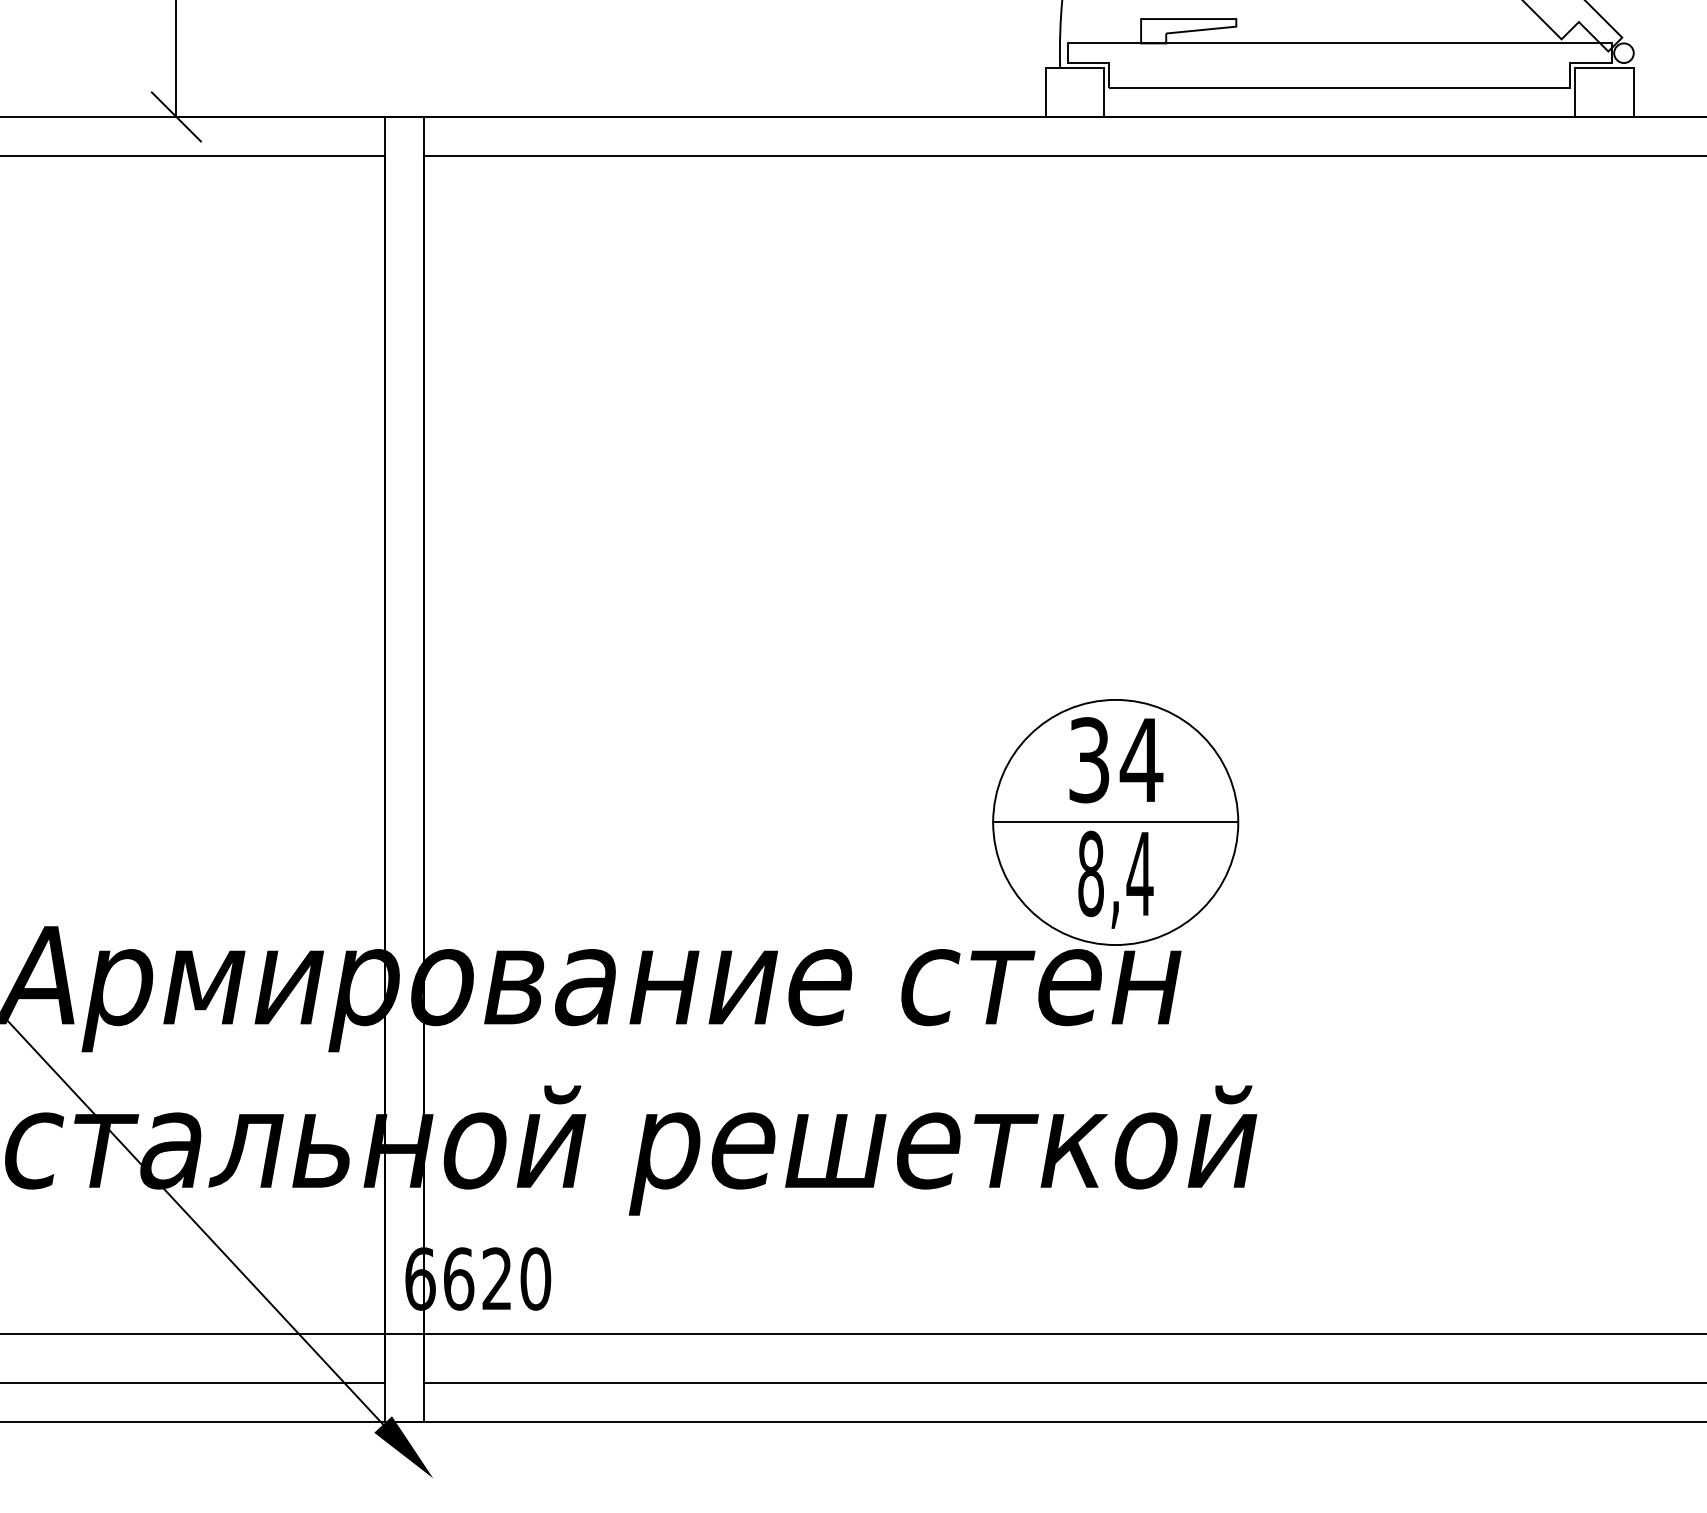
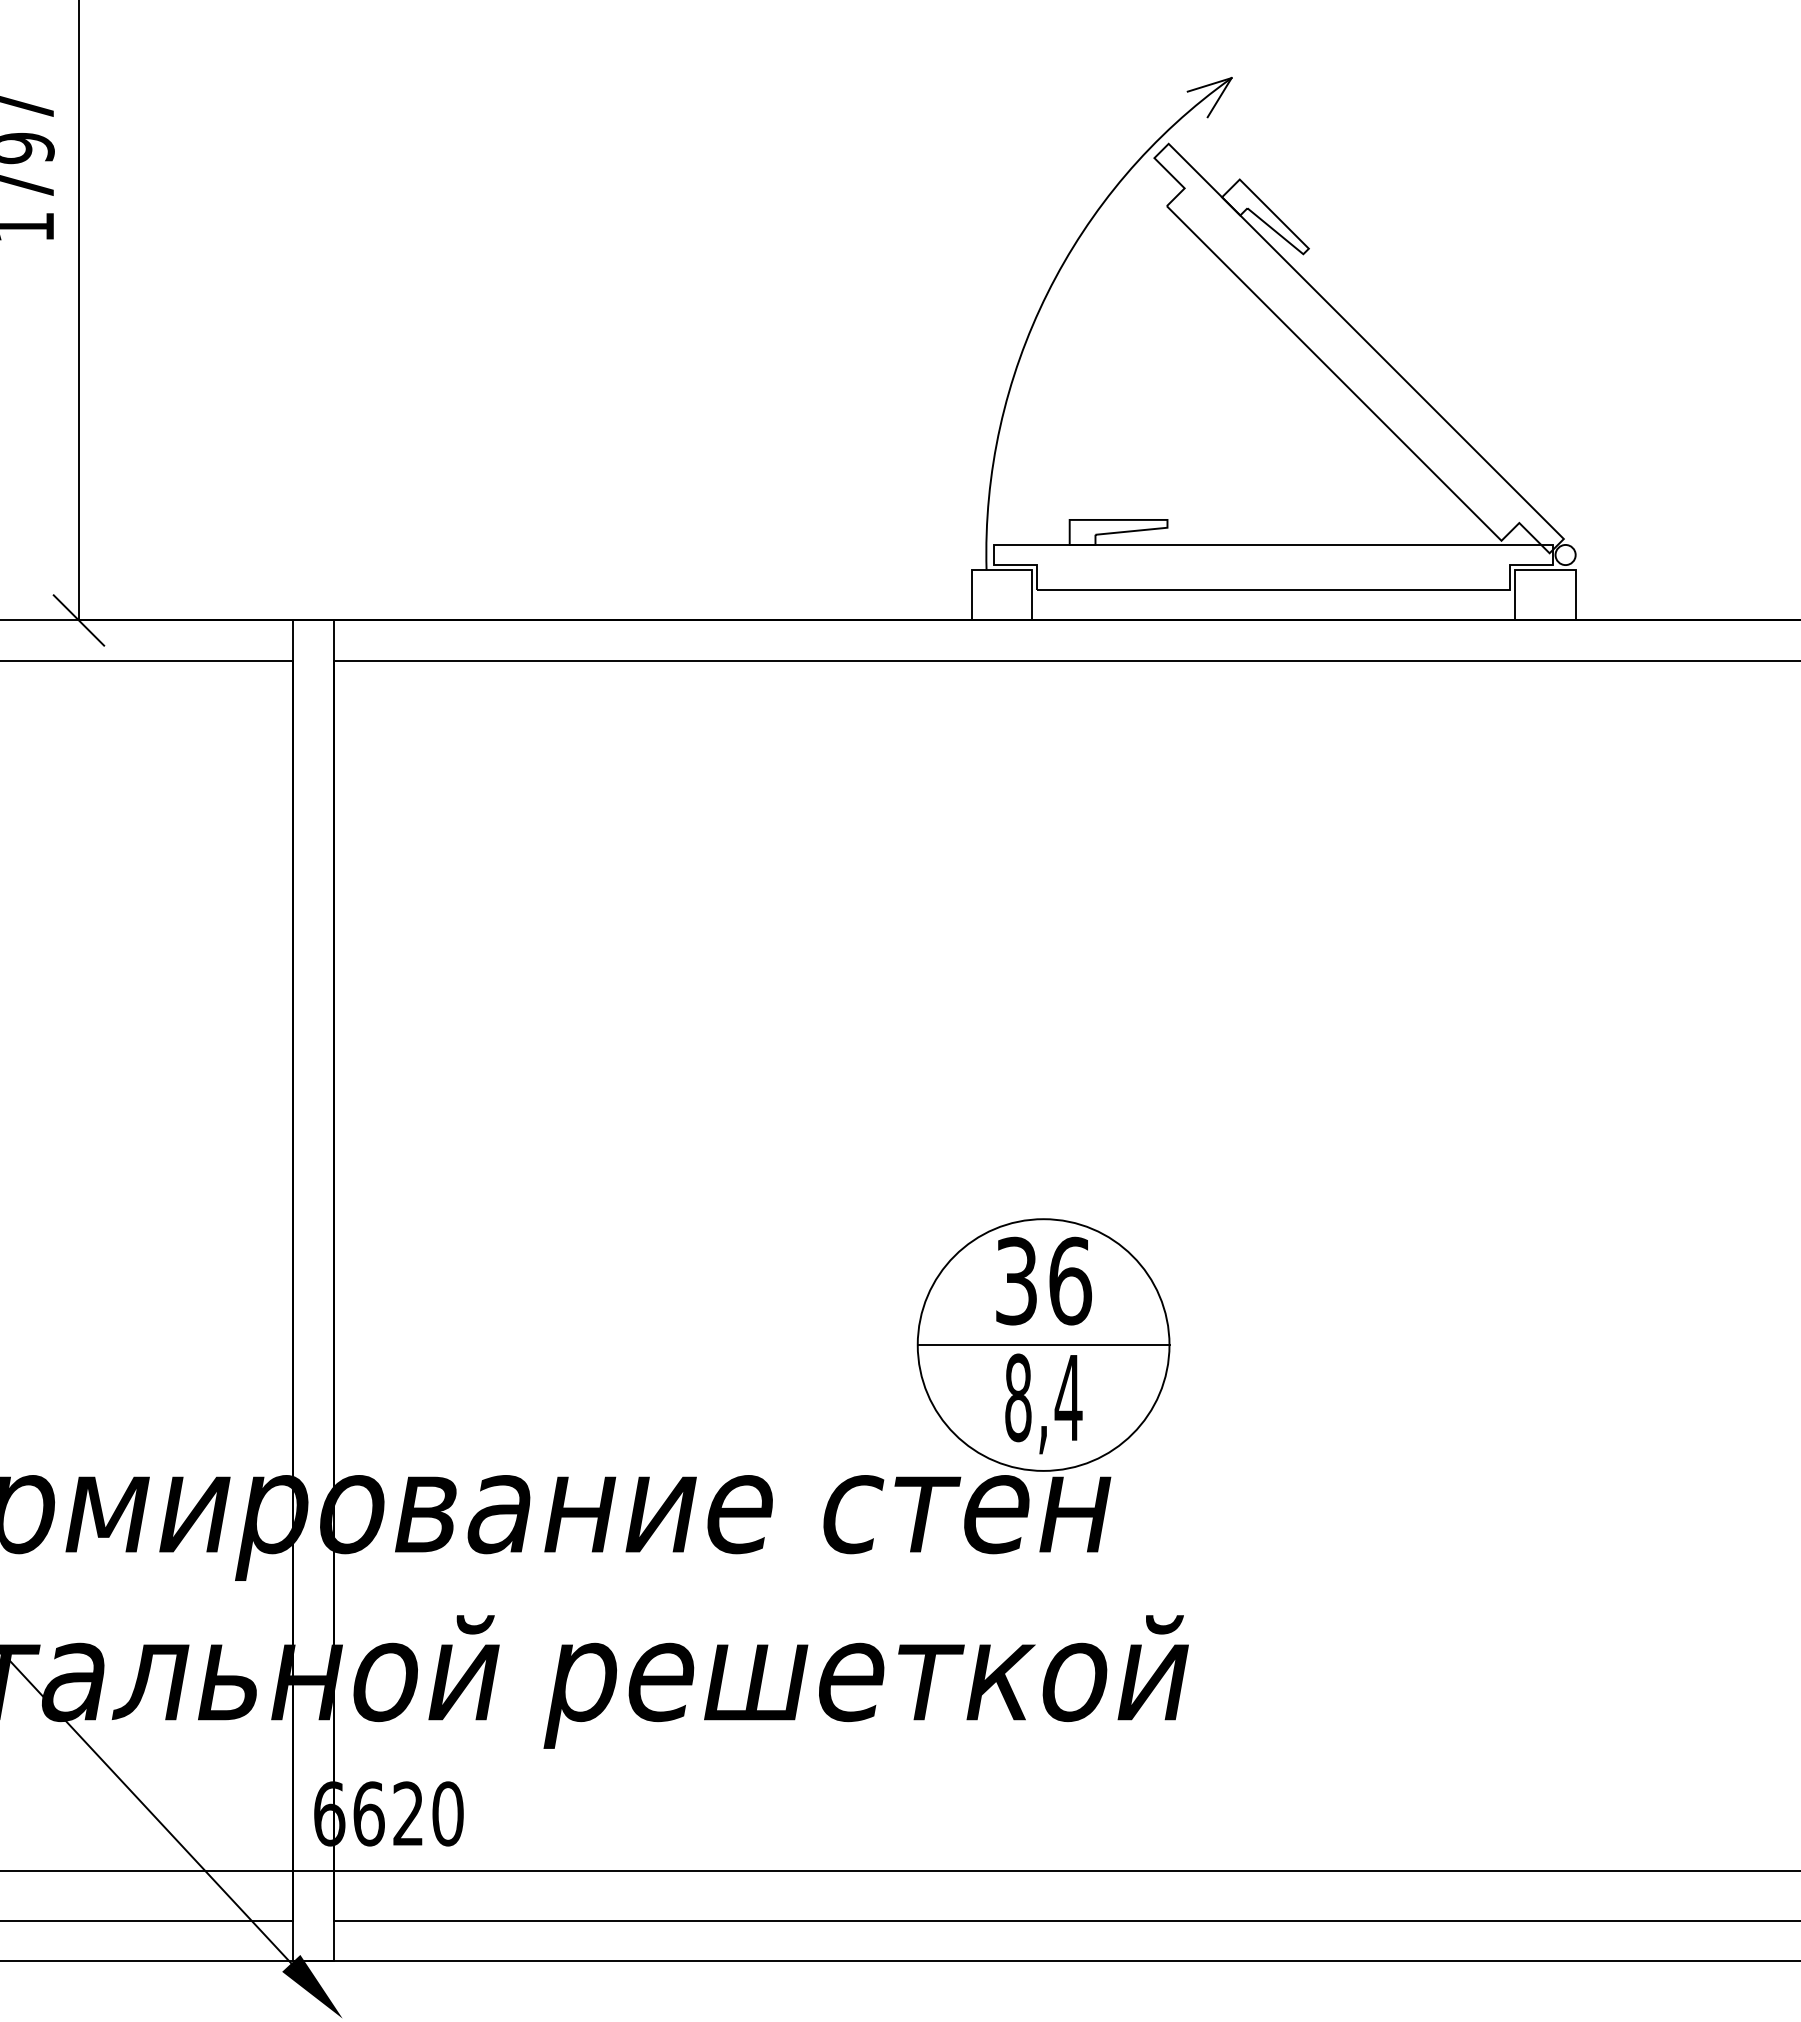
text: (1140, 759) -> (1069, 1280), 34 -> 36

